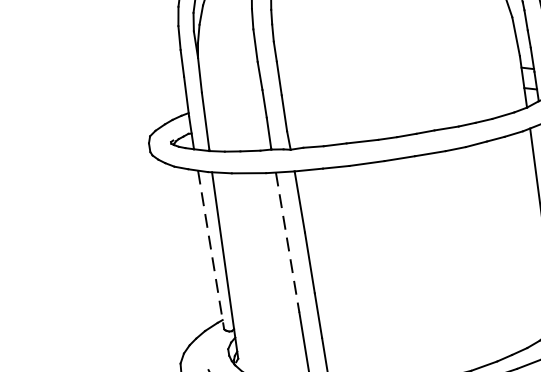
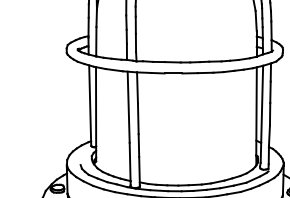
line: (287, 243) -> (128, 107), dashed -> solid
line: (211, 251) -> (90, 106), dashed -> solid

